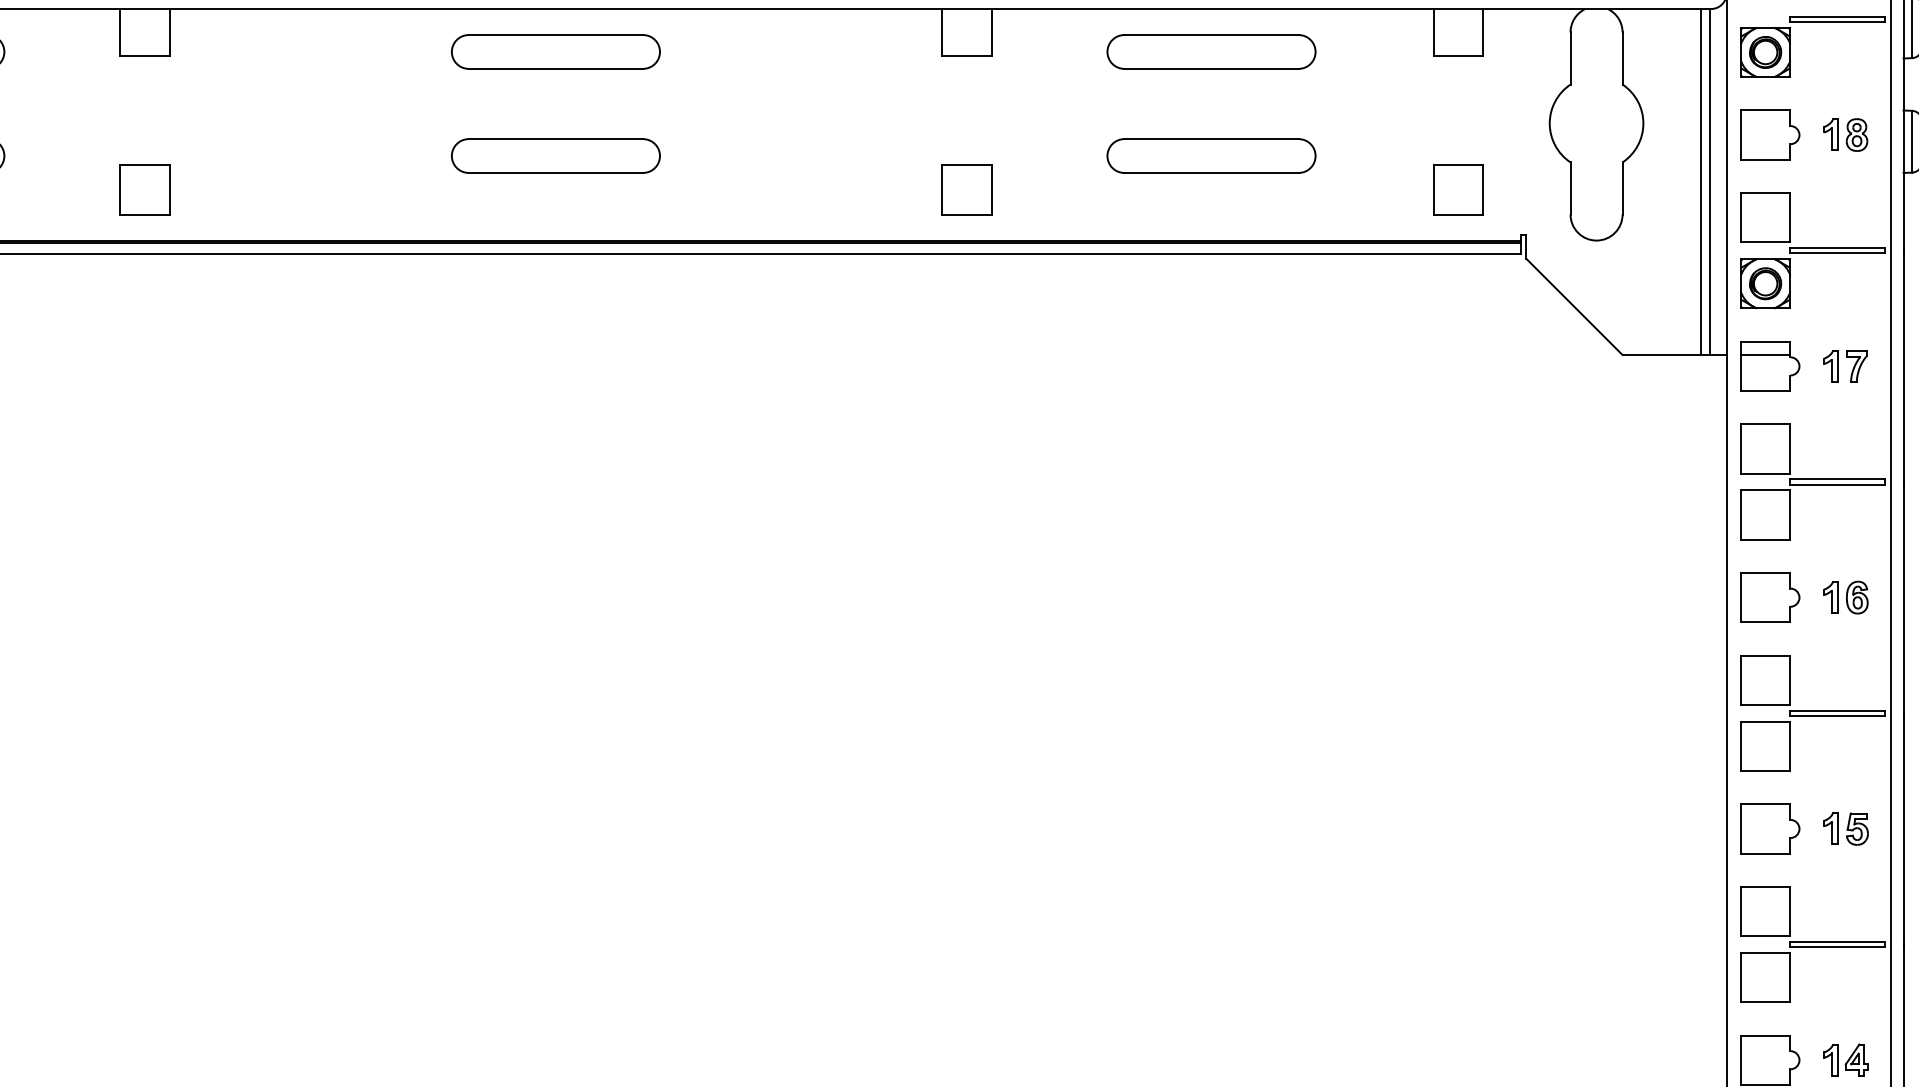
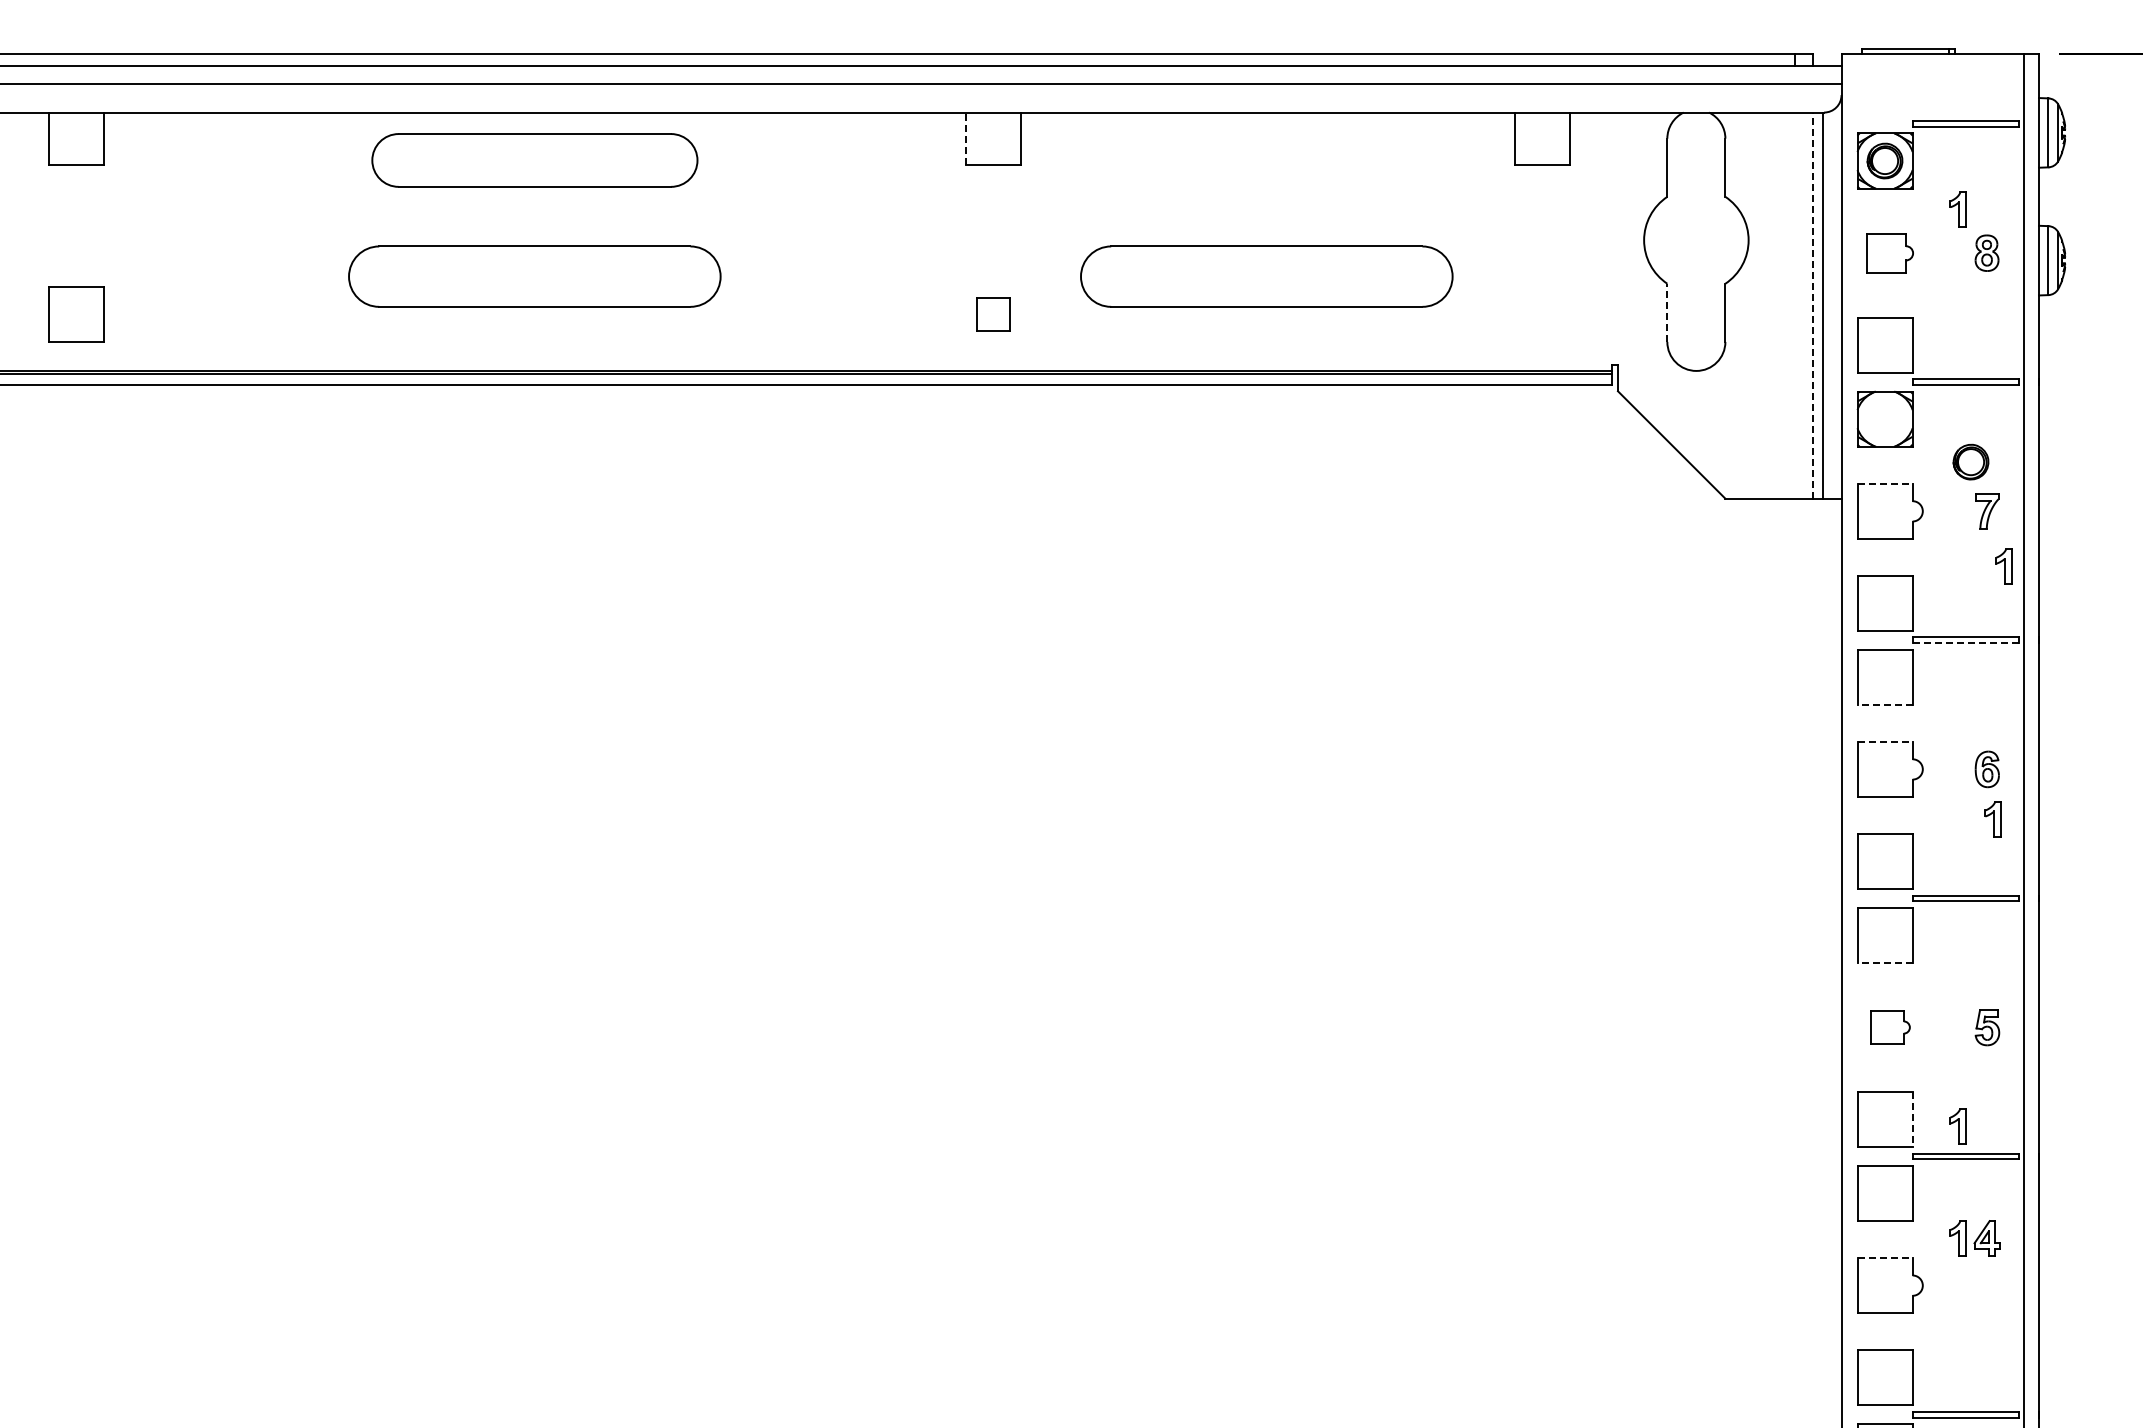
line: (942, 32) -> (966, 138), solid -> dashed
part: (556, 51) -> (535, 160), size x1.4
part: (1211, 51) -> (1266, 160), removed
part: (1830, 134) -> (1957, 209), moved
part: (1770, 135) -> (1890, 253), size x0.7
part: (556, 155) -> (535, 276), size x1.6
part: (1211, 155) -> (1266, 276), size x1.6
line: (1700, 181) -> (1812, 305), solid -> dashed
line: (1570, 188) -> (1667, 312), solid -> dashed
part: (966, 189) -> (993, 314), size x0.6
part: (1458, 189) -> (1542, 314), removed
part: (1765, 283) -> (1970, 461), moved
line: (1766, 341) -> (1885, 483), solid -> dashed
line: (1765, 354) -> (1884, 498), removed
part: (1830, 366) -> (2003, 566), moved
line: (1837, 484) -> (1965, 643), solid -> dashed
line: (1766, 539) -> (1885, 704), solid -> dashed
line: (1766, 572) -> (1885, 741), solid -> dashed
part: (1830, 597) -> (1992, 819), moved
line: (1766, 770) -> (1885, 962), solid -> dashed
part: (1770, 828) -> (1890, 1027), size x0.6
part: (1830, 828) -> (1957, 1126), moved
line: (1790, 911) -> (1912, 1119), solid -> dashed
line: (1766, 1035) -> (1885, 1258), solid -> dashed
part: (1845, 1060) -> (1974, 1238), moved

